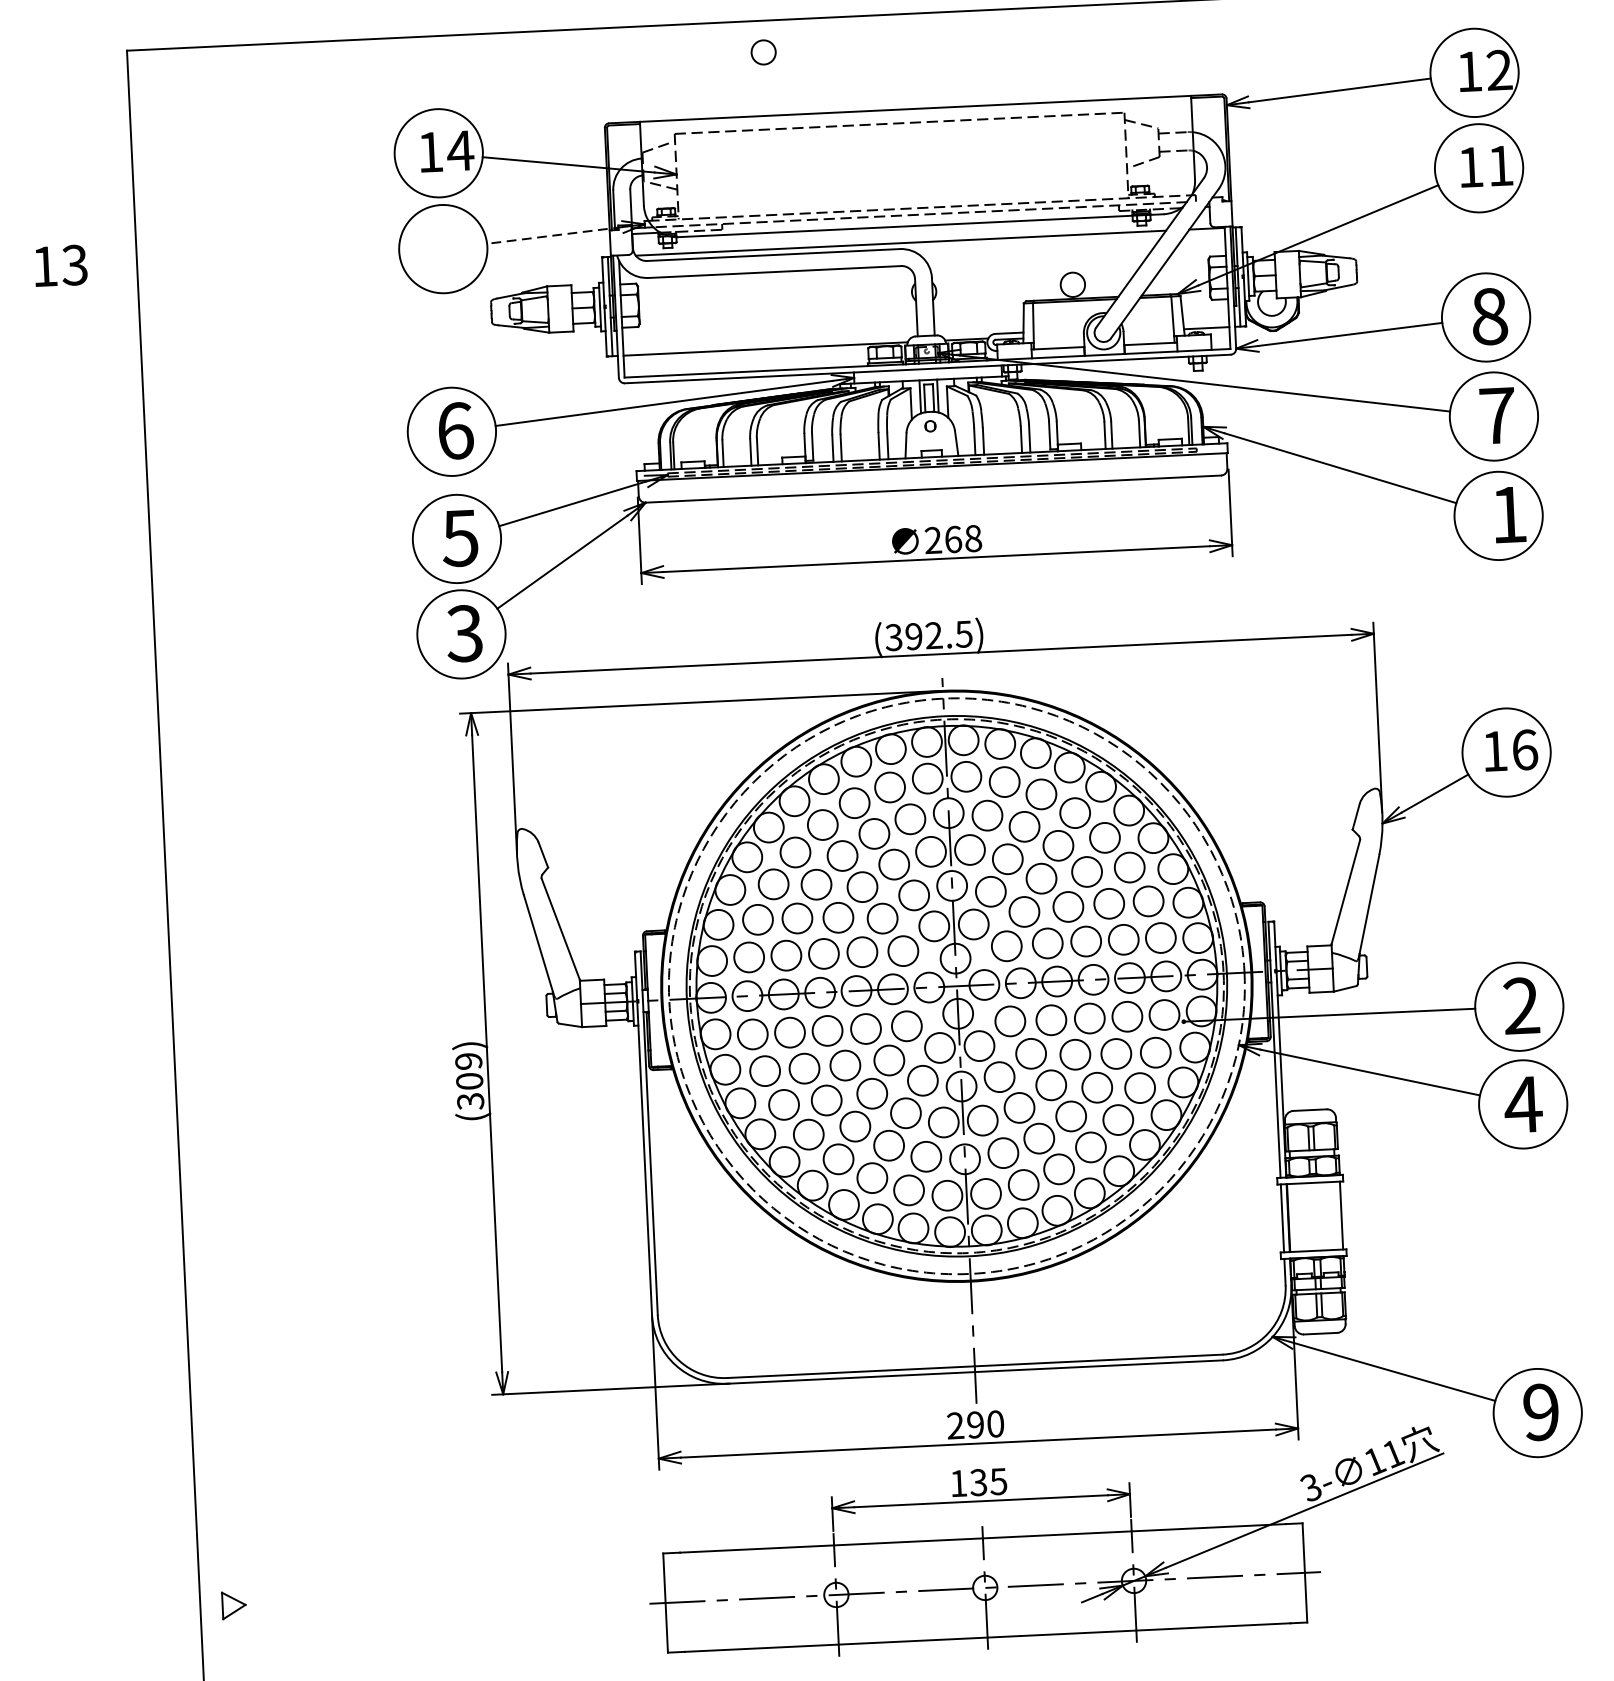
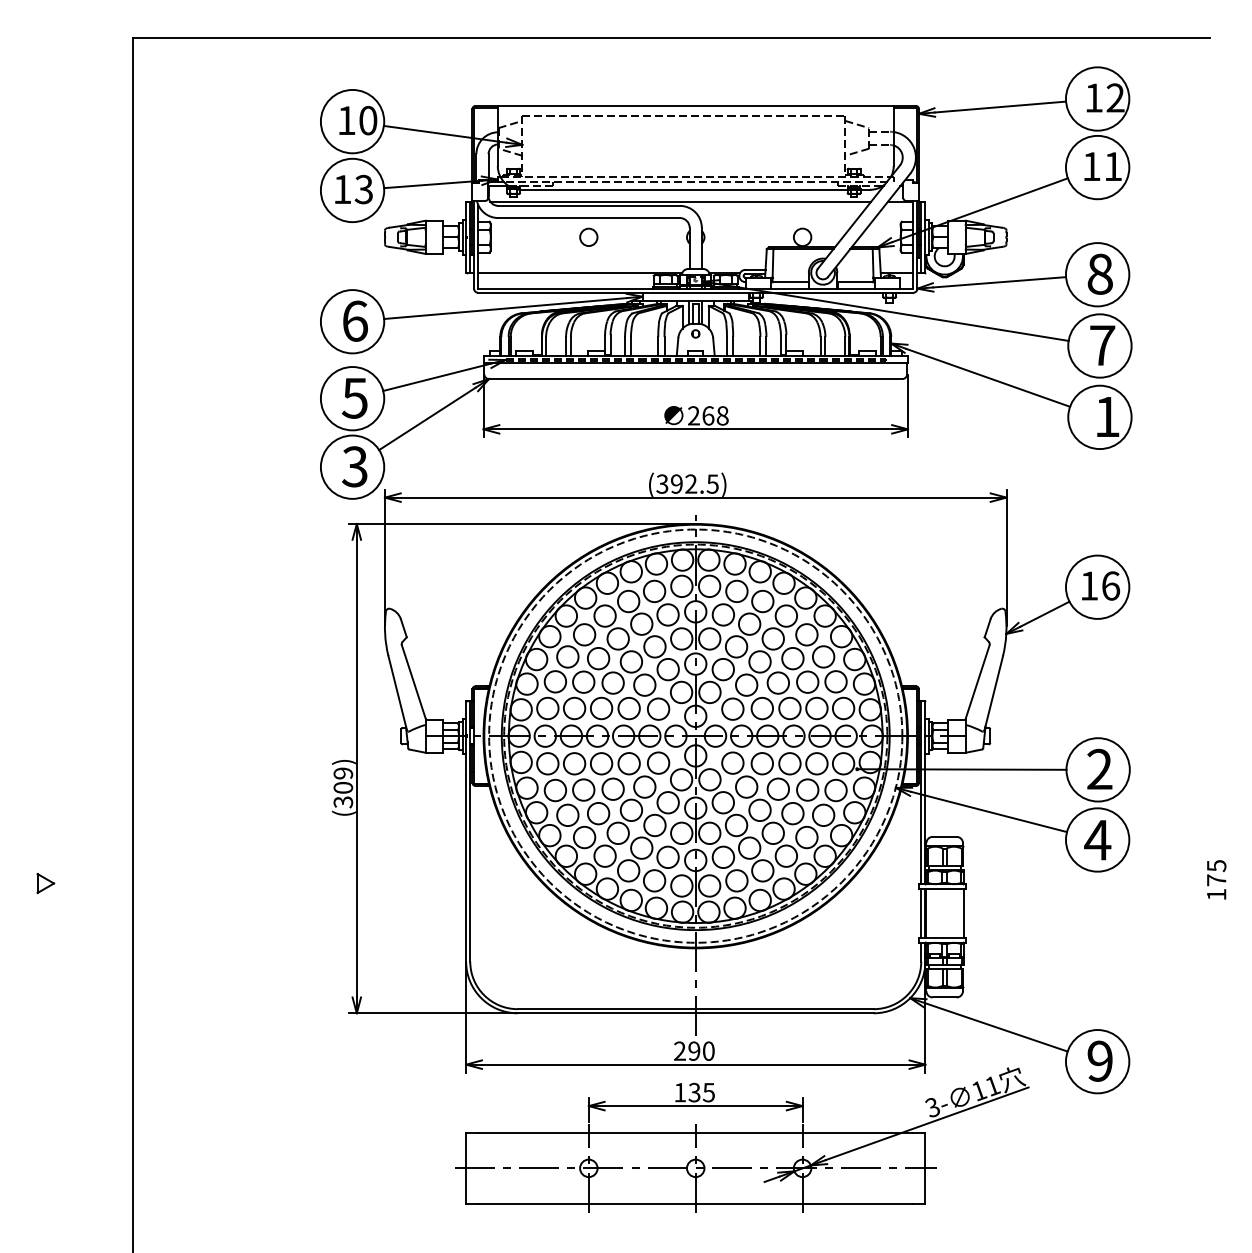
circle: (763, 51) -> (588, 236), moved
text: (459, 150) -> (367, 120), 14 -> 10
line: (554, 235) -> (432, 184), dashed -> solid
text: (60, 265) -> (353, 189), moved
part: (233, 1605) -> (45, 883), moved

